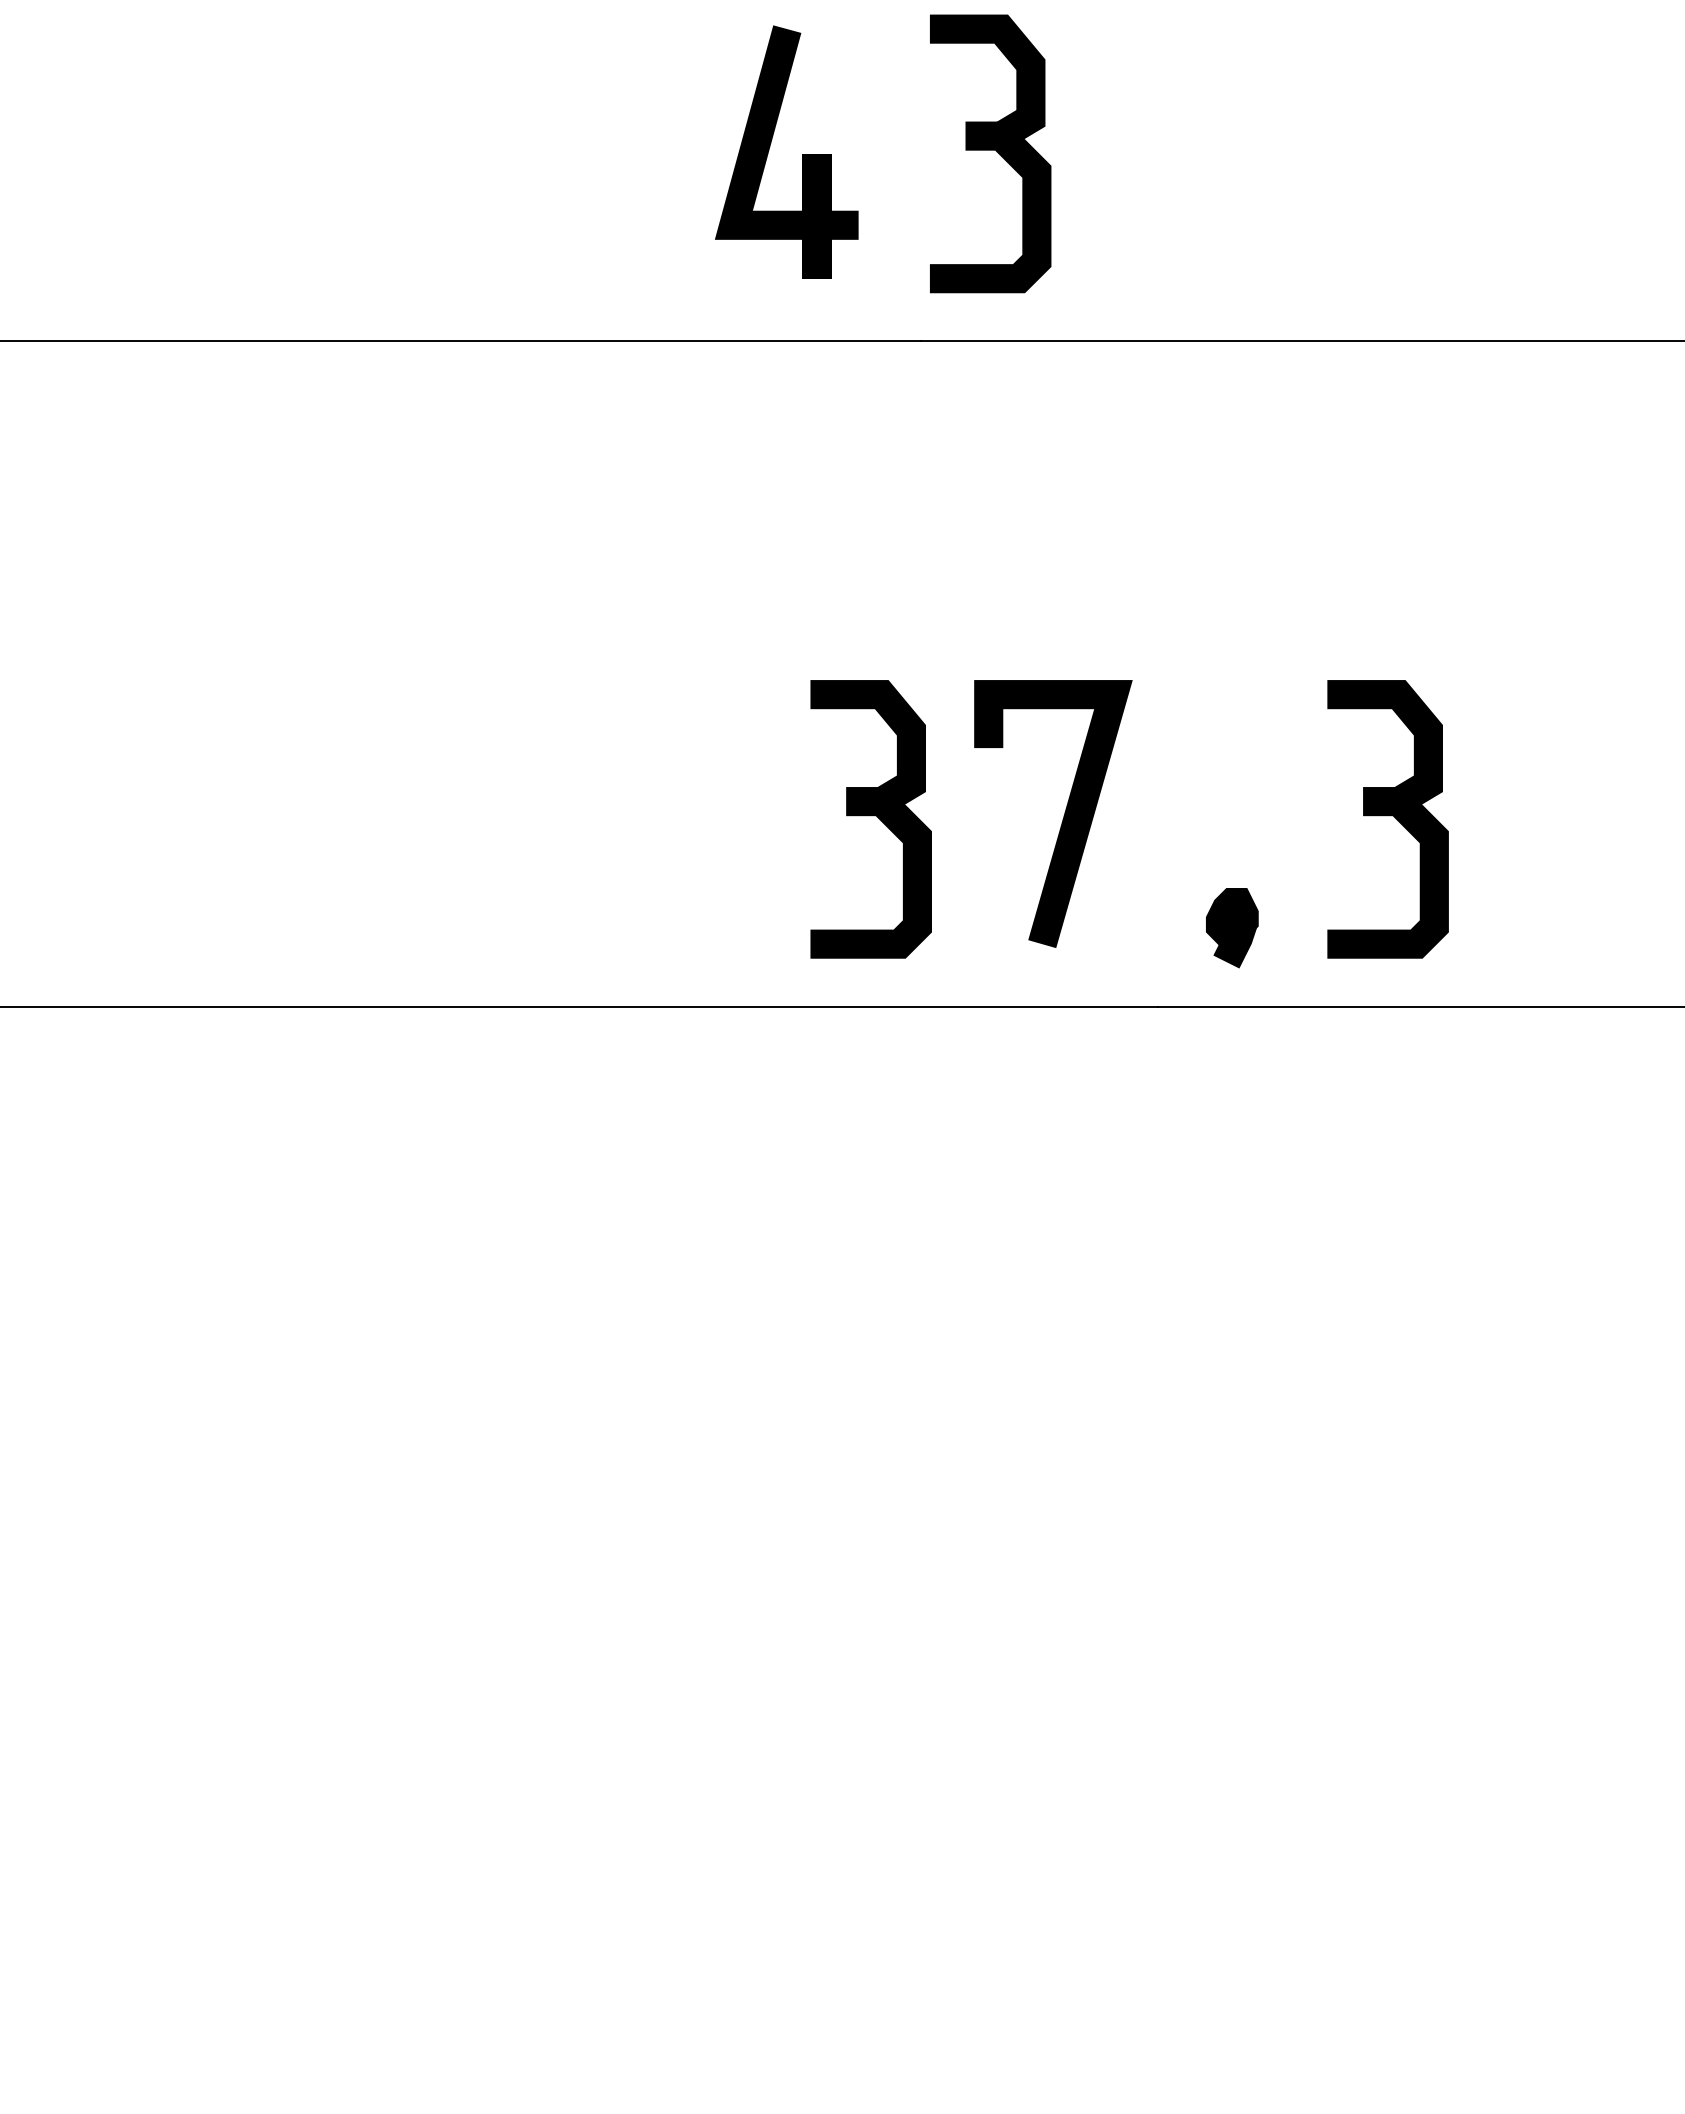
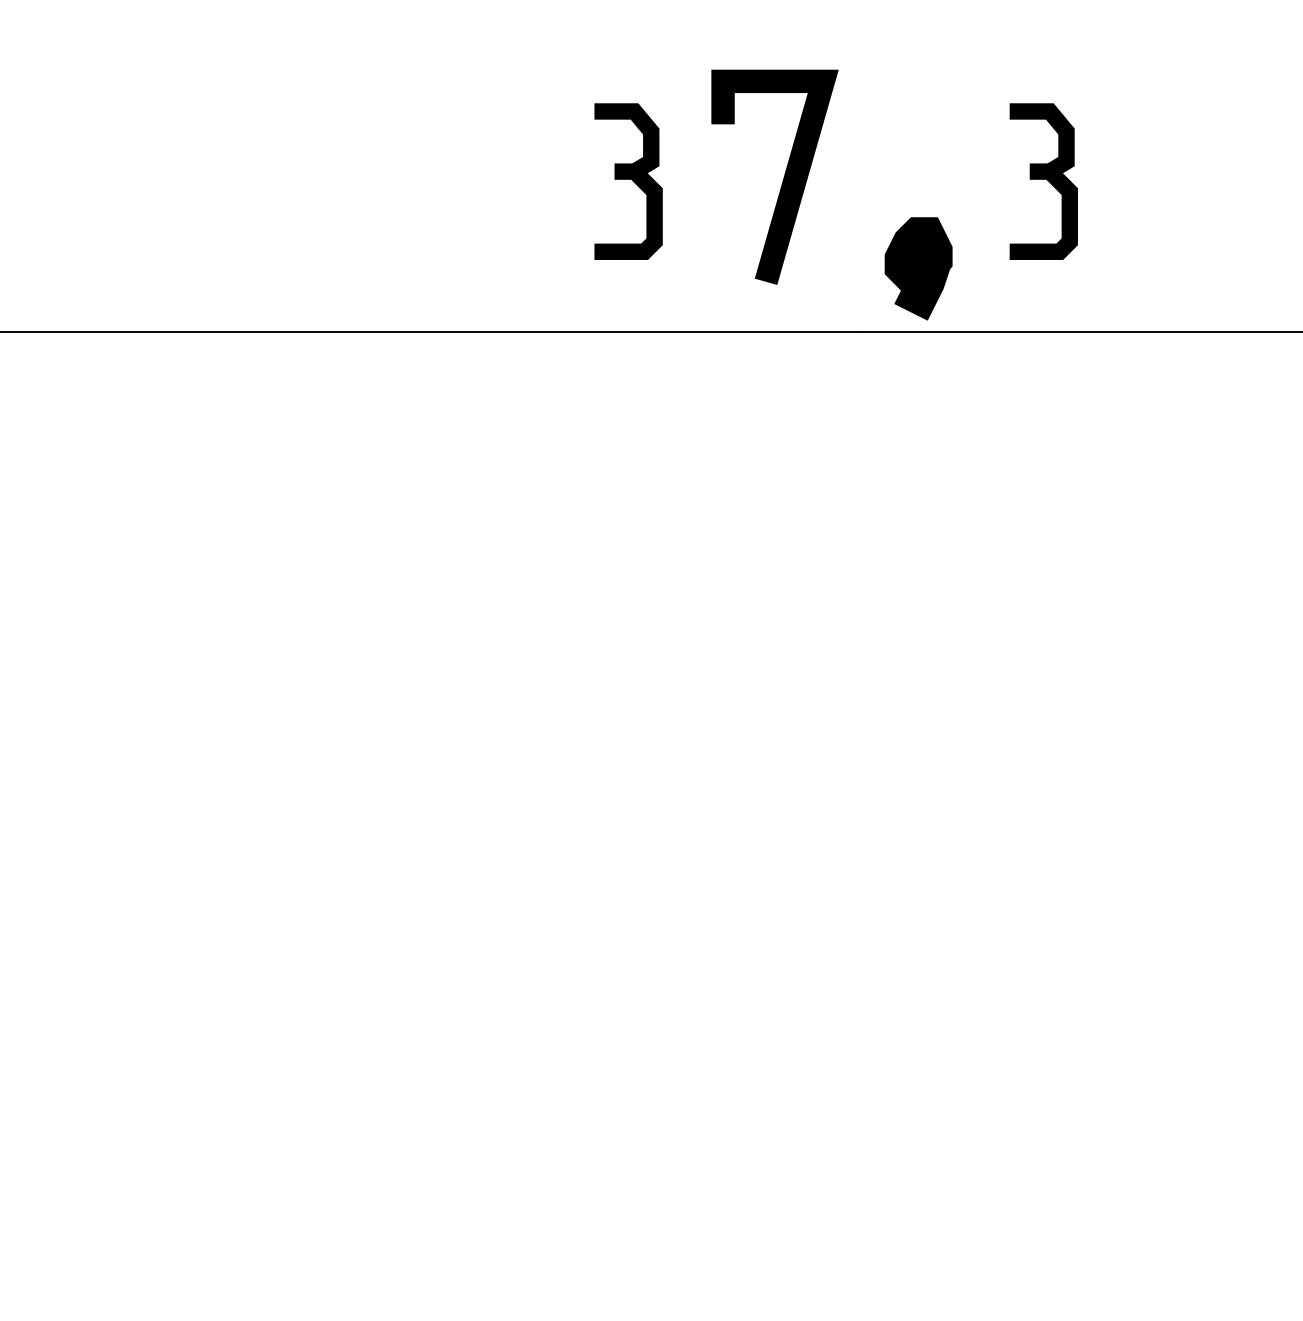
part: (870, 819) -> (628, 181), size x0.7
part: (1387, 819) -> (1043, 181), size x0.7
part: (1232, 928) -> (918, 269), size x1.6

